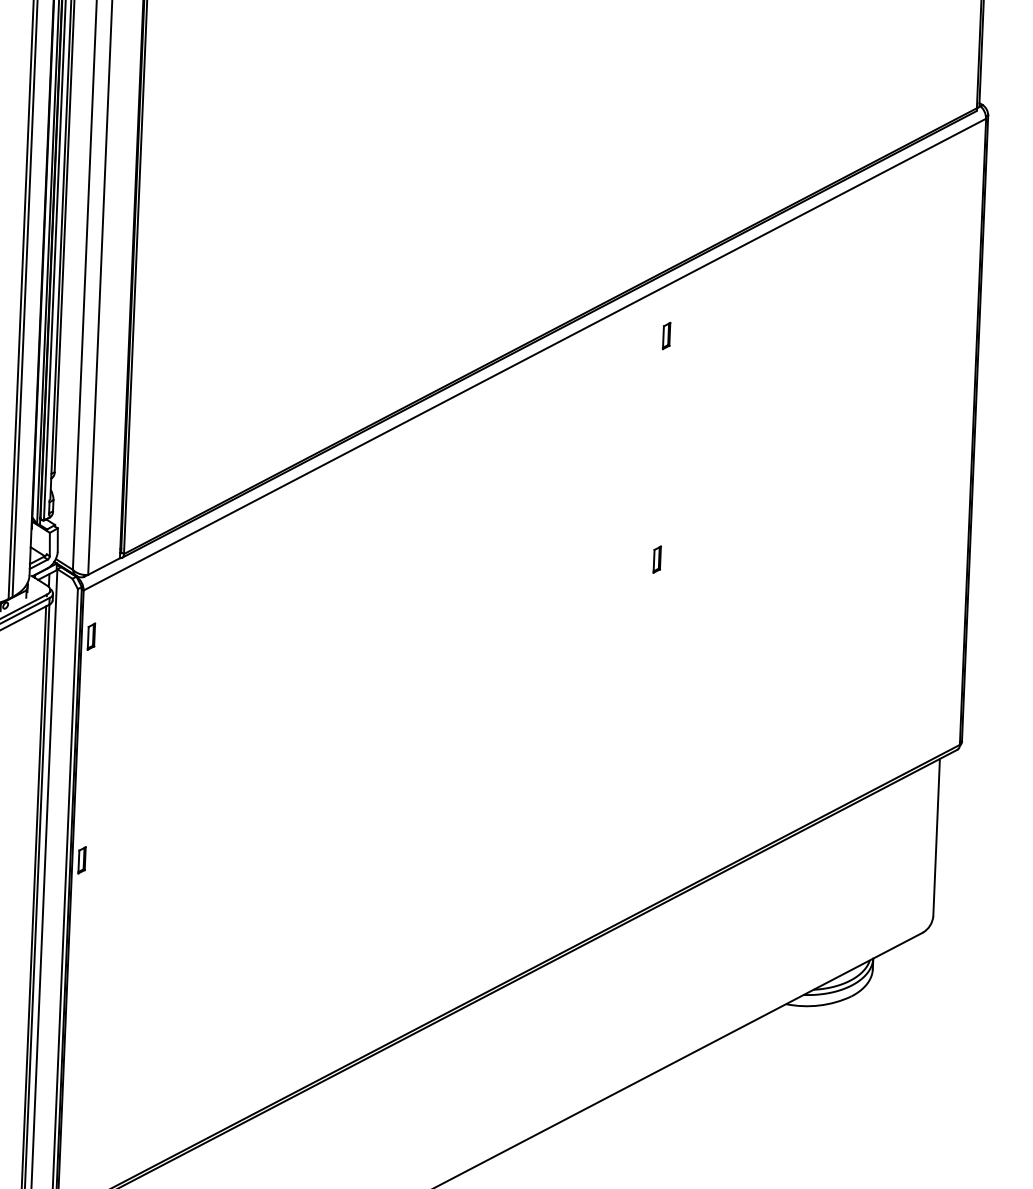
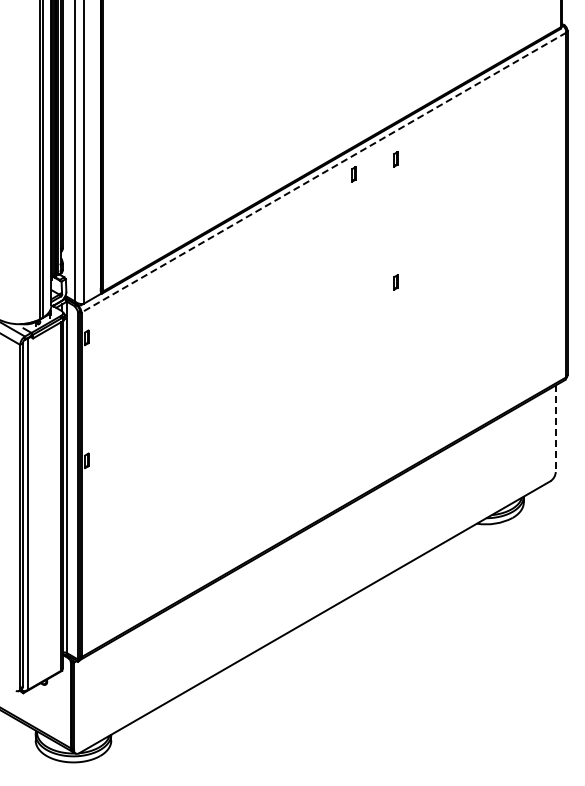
line: (534, 354) -> (323, 172), solid -> dashed
part: (588, 360) -> (353, 174), added
line: (936, 839) -> (555, 429), solid -> dashed

